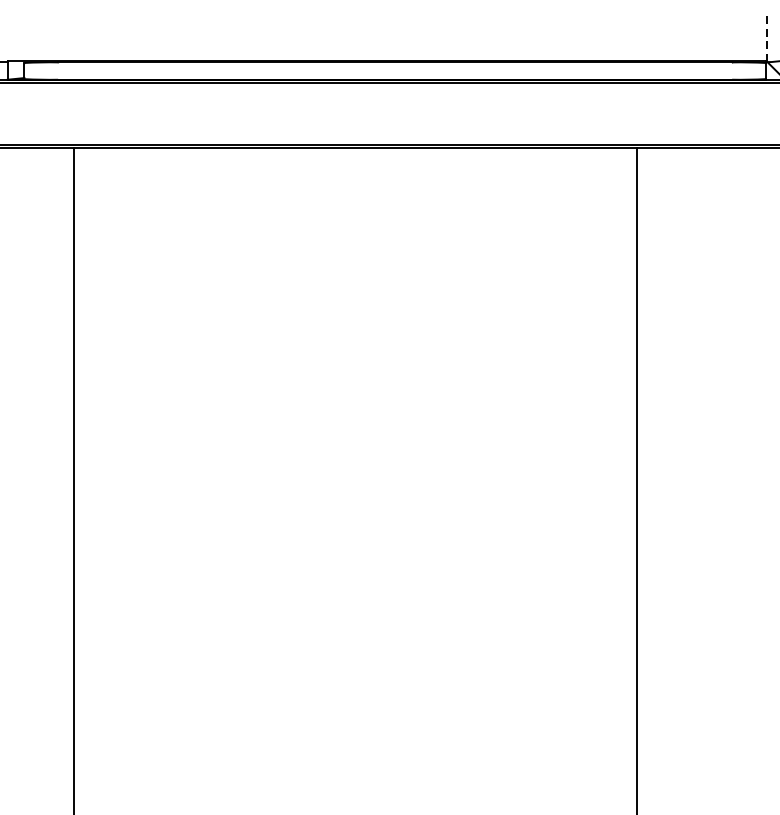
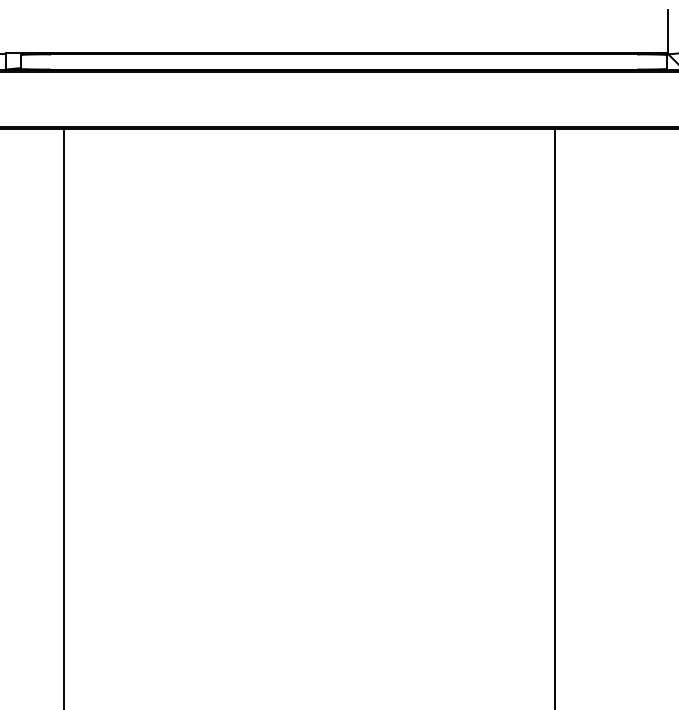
line: (767, 36) -> (668, 31), dashed -> solid

